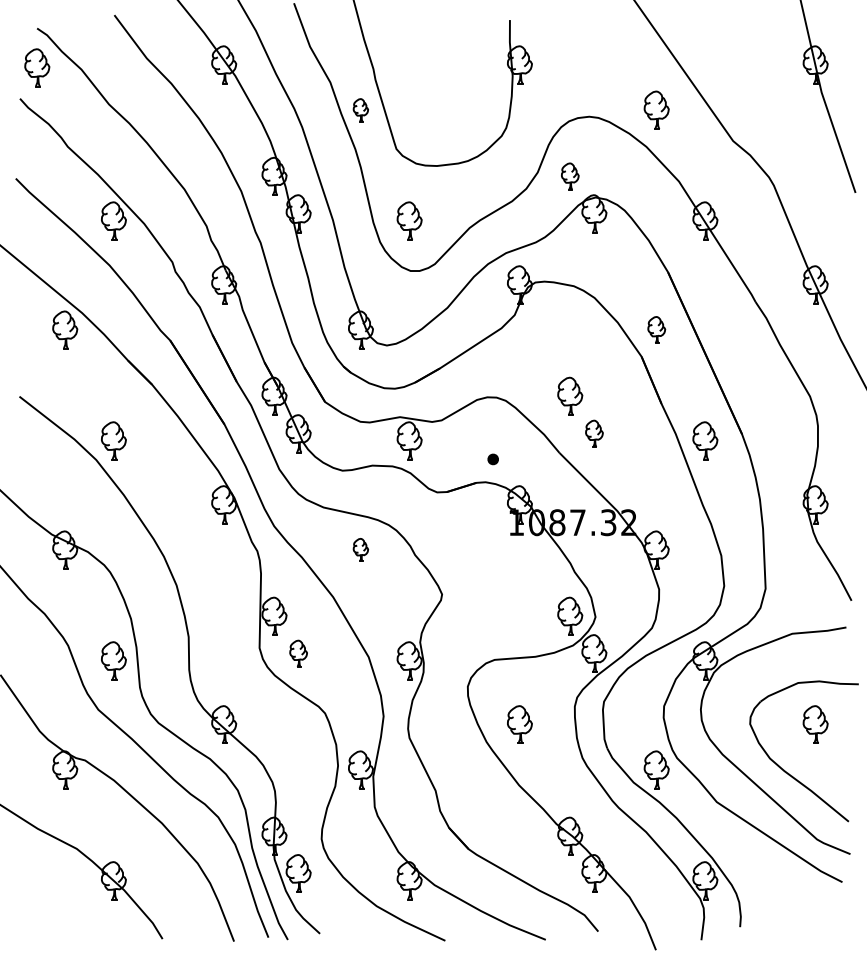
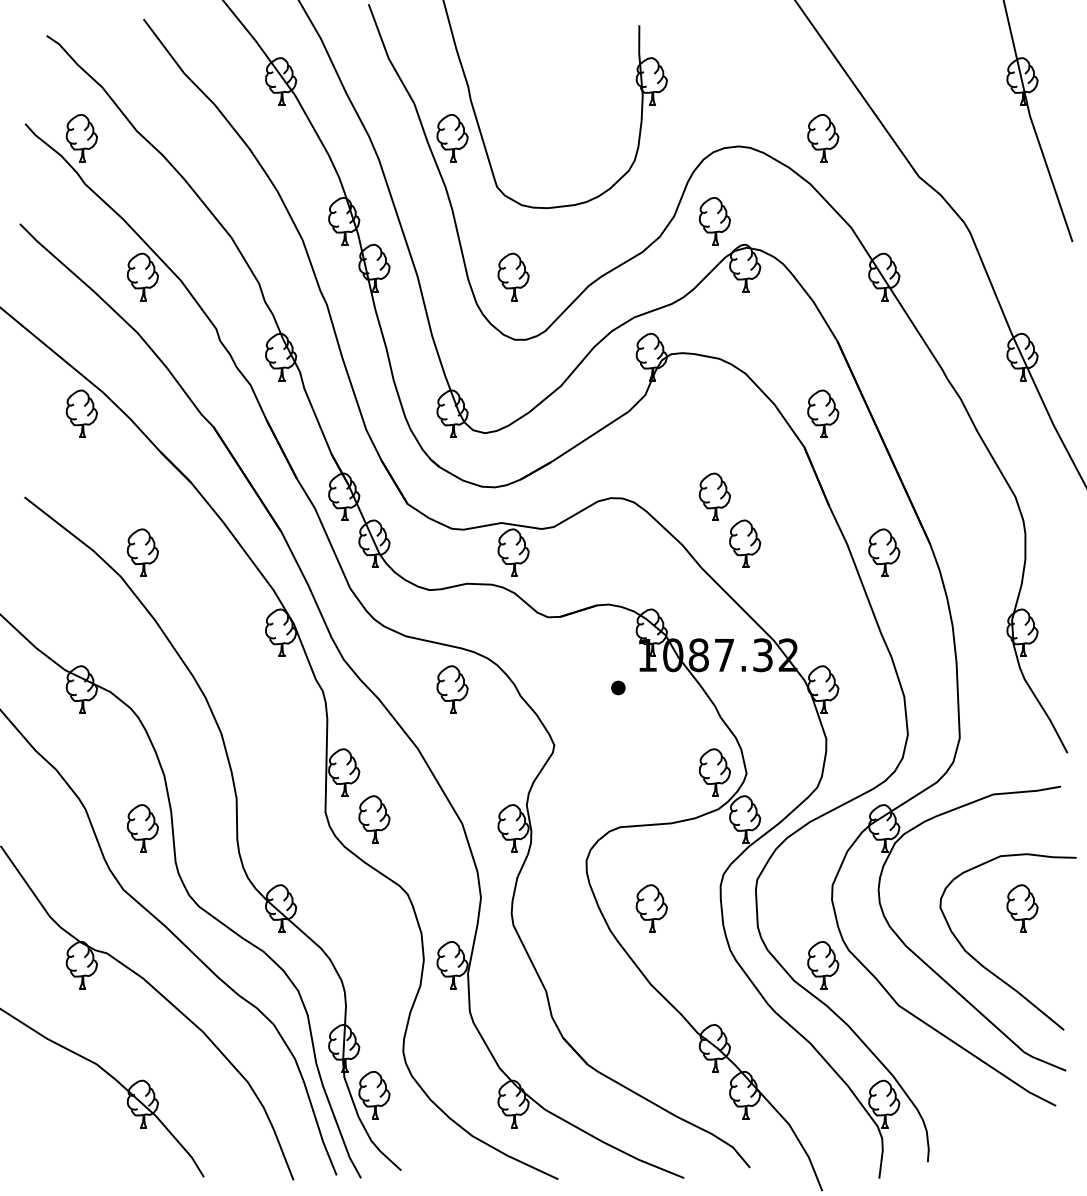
part: (36, 68) -> (81, 138), moved
part: (360, 110) -> (452, 138), size x1.67
part: (569, 176) -> (714, 221), size x1.43
part: (656, 329) -> (823, 413), size x1.43
part: (594, 433) -> (745, 543), size x1.43
part: (493, 459) -> (618, 687), moved
part: (360, 549) -> (452, 689), size x1.67
part: (298, 653) -> (374, 819), size x1.43

